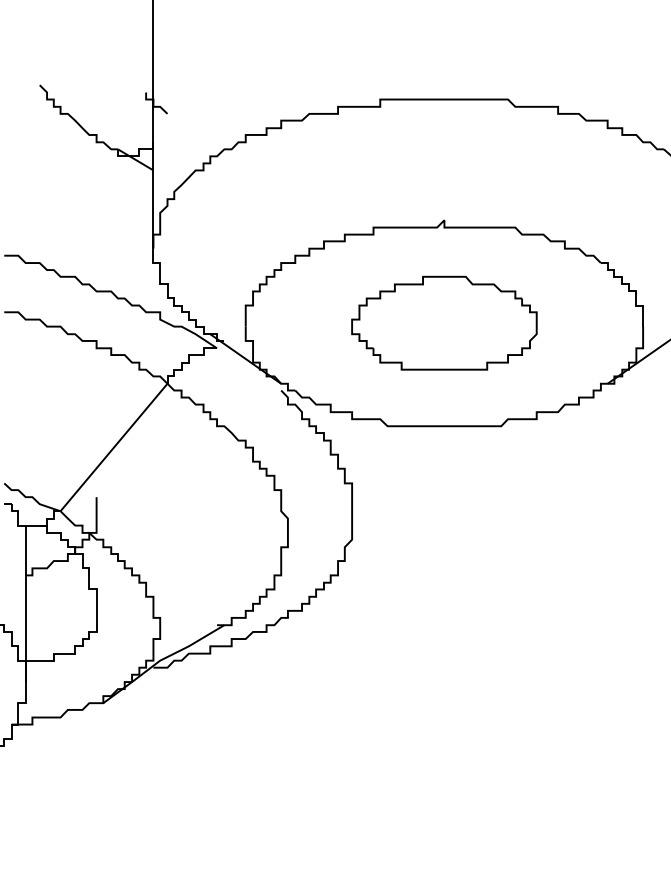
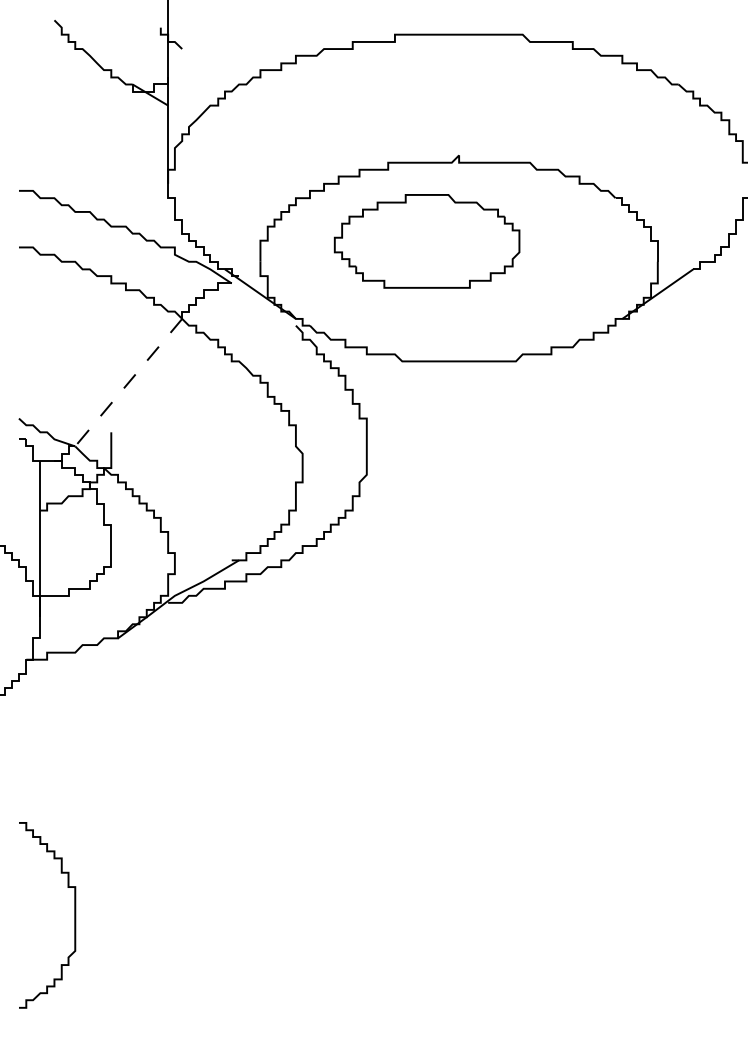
part: (443, 323) -> (426, 241), moved
line: (113, 448) -> (128, 383), solid -> dashed

